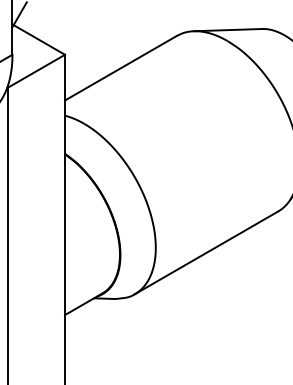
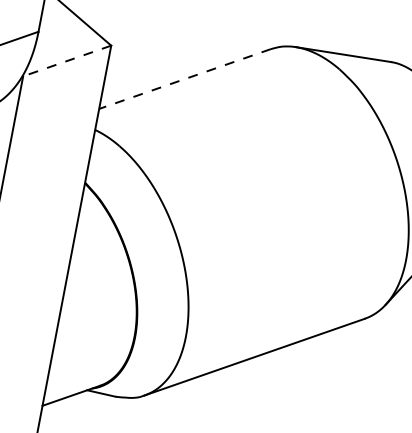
line: (120, 68) -> (184, 79), solid -> dashed
line: (35, 71) -> (65, 60), solid -> dashed

